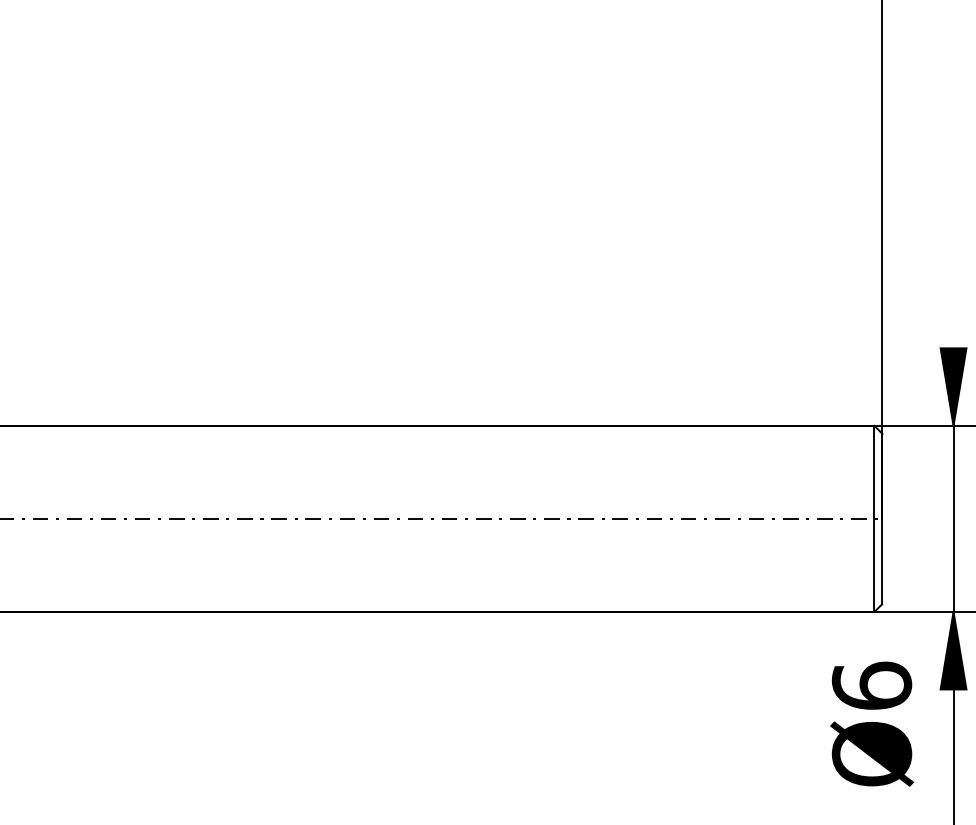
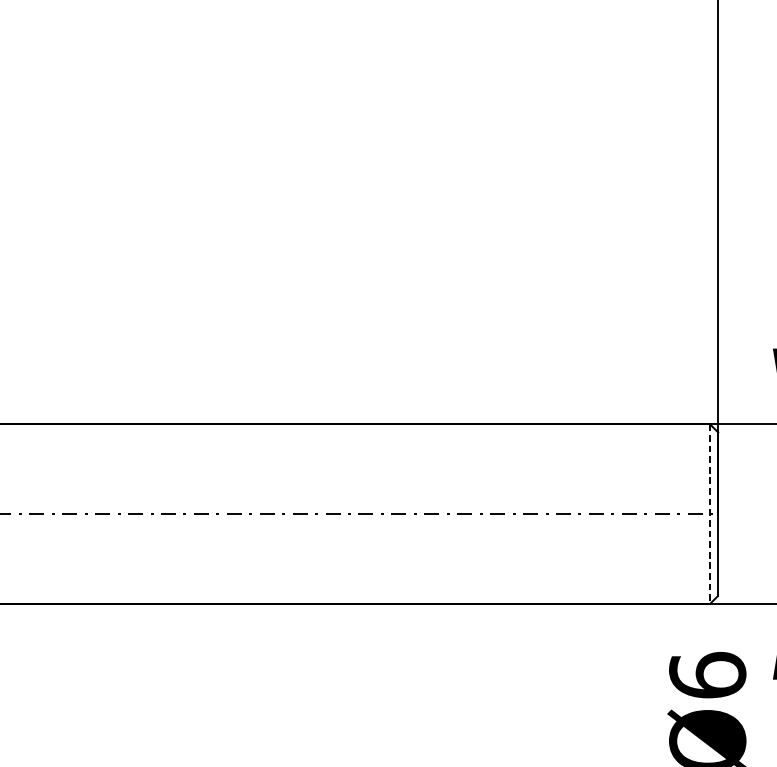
line: (874, 519) -> (710, 514), solid -> dashed

